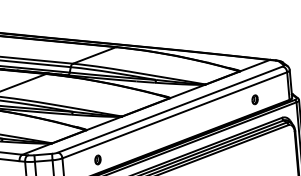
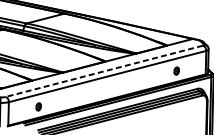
line: (169, 109) -> (103, 71), solid -> dashed

